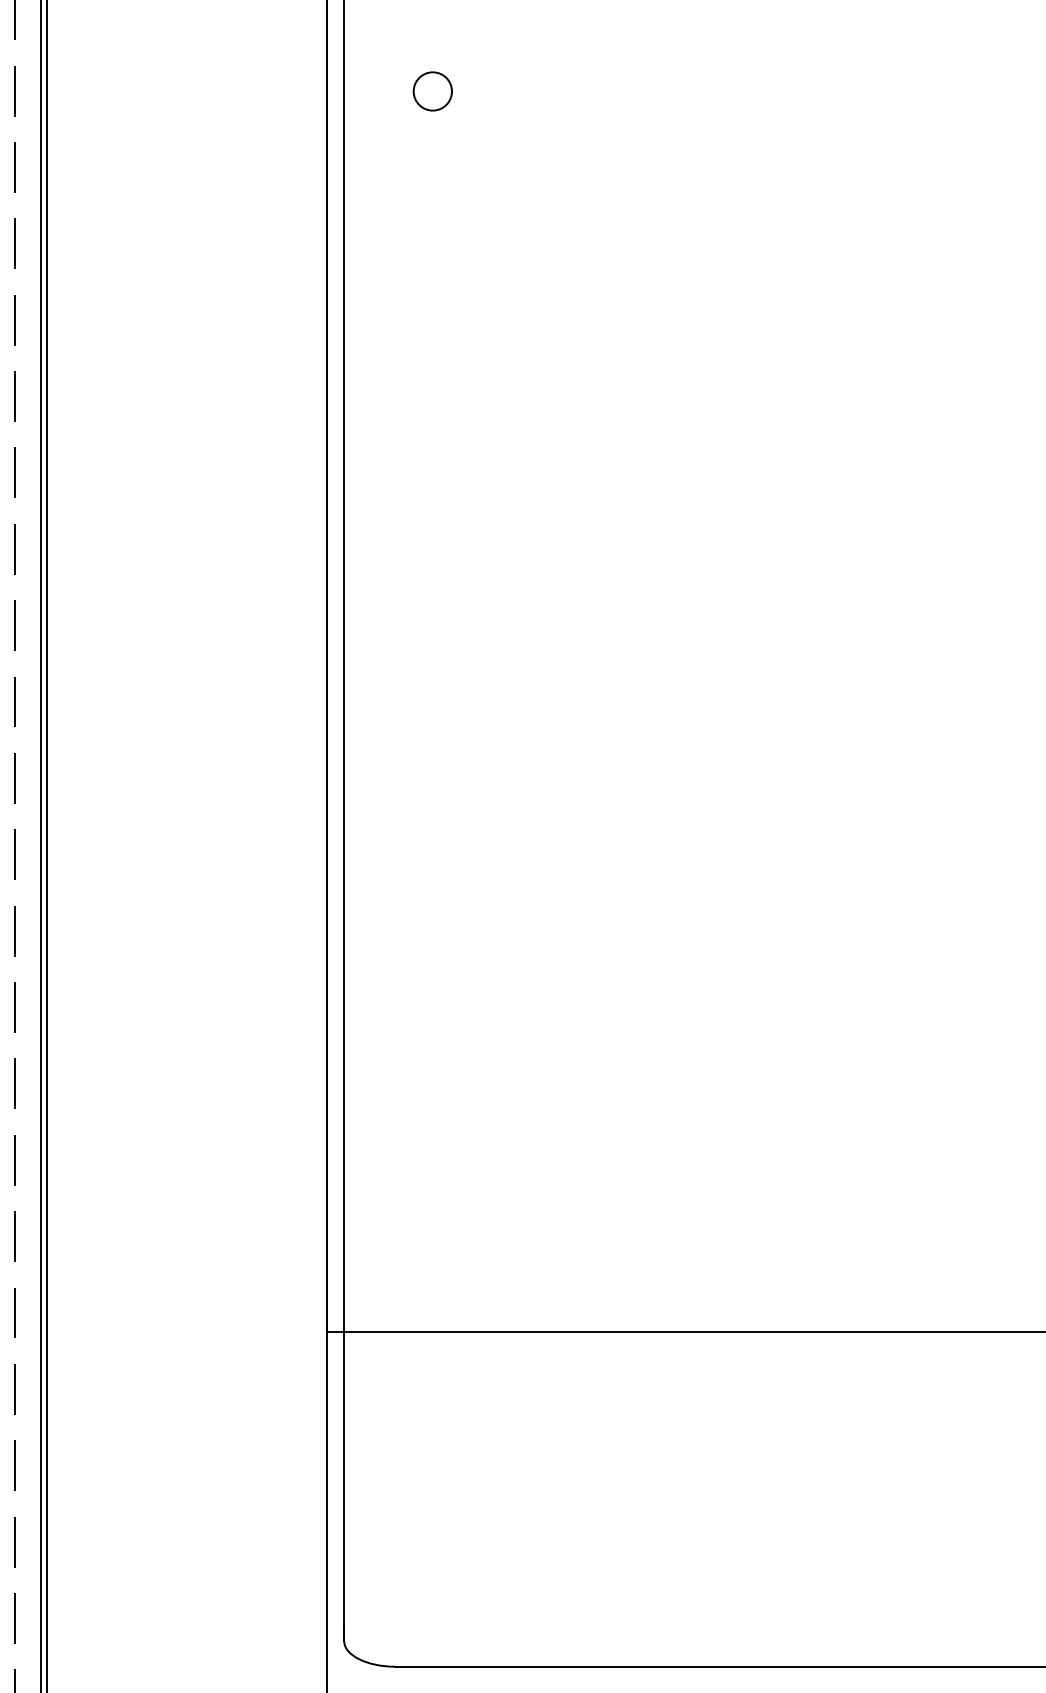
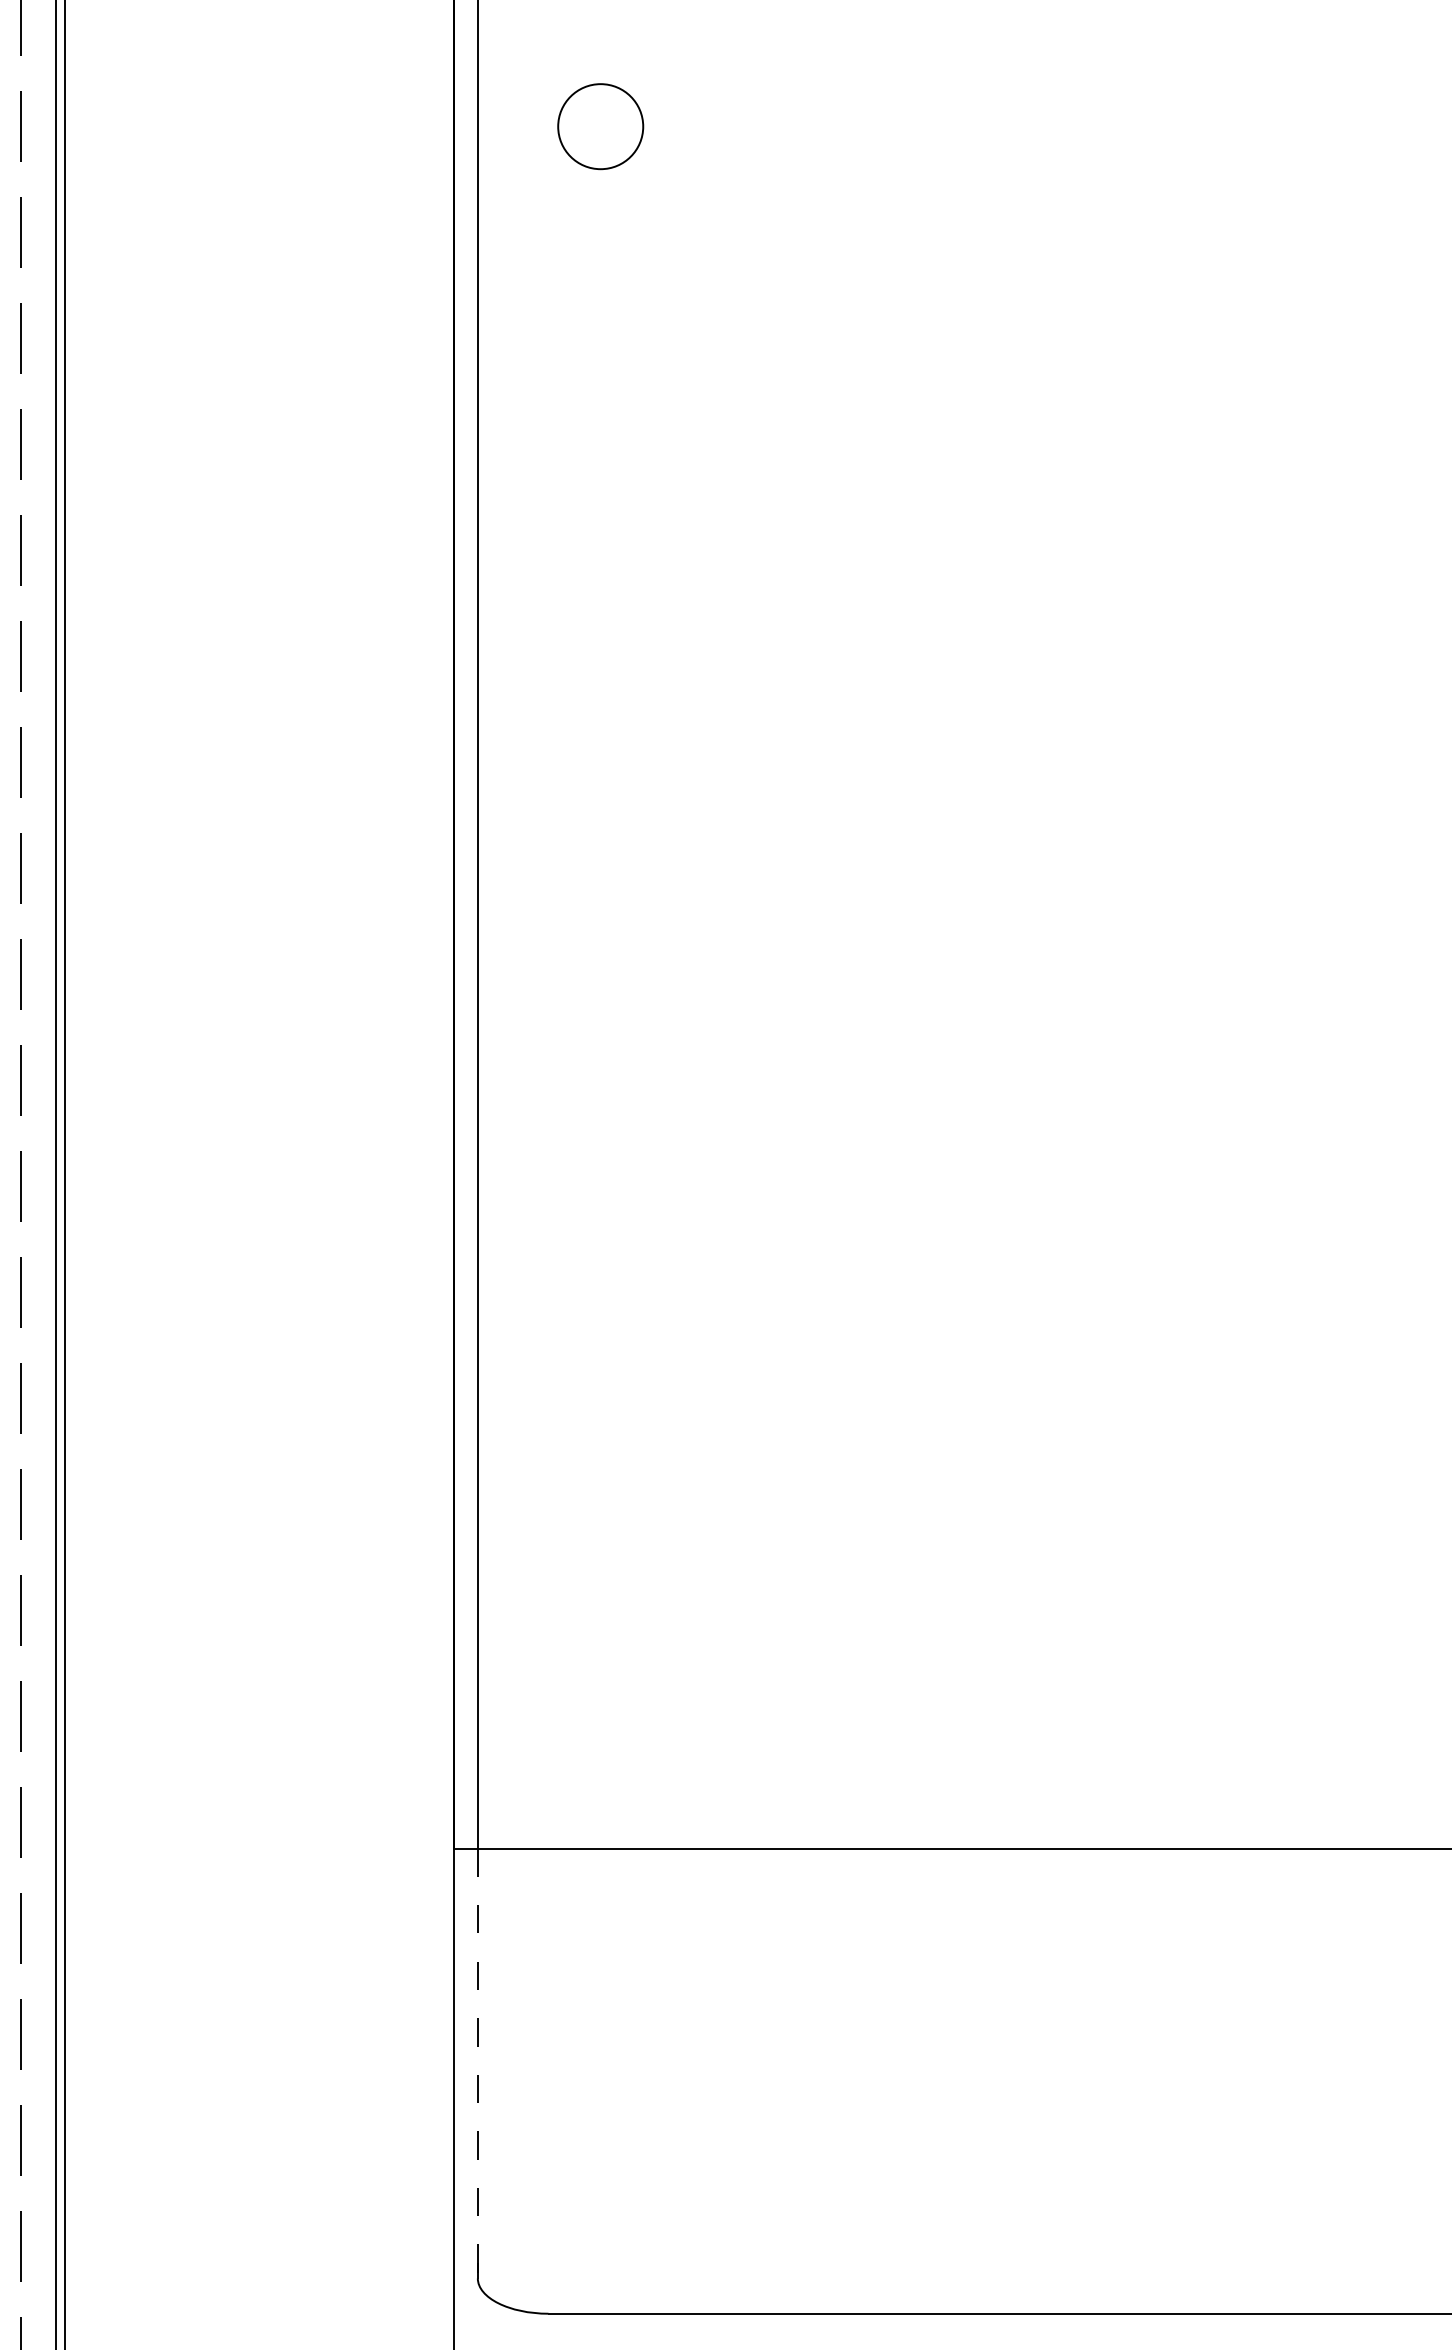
circle: (432, 91) -> (600, 126), size x1.6
line: (344, 1486) -> (477, 2063), solid -> dashed

